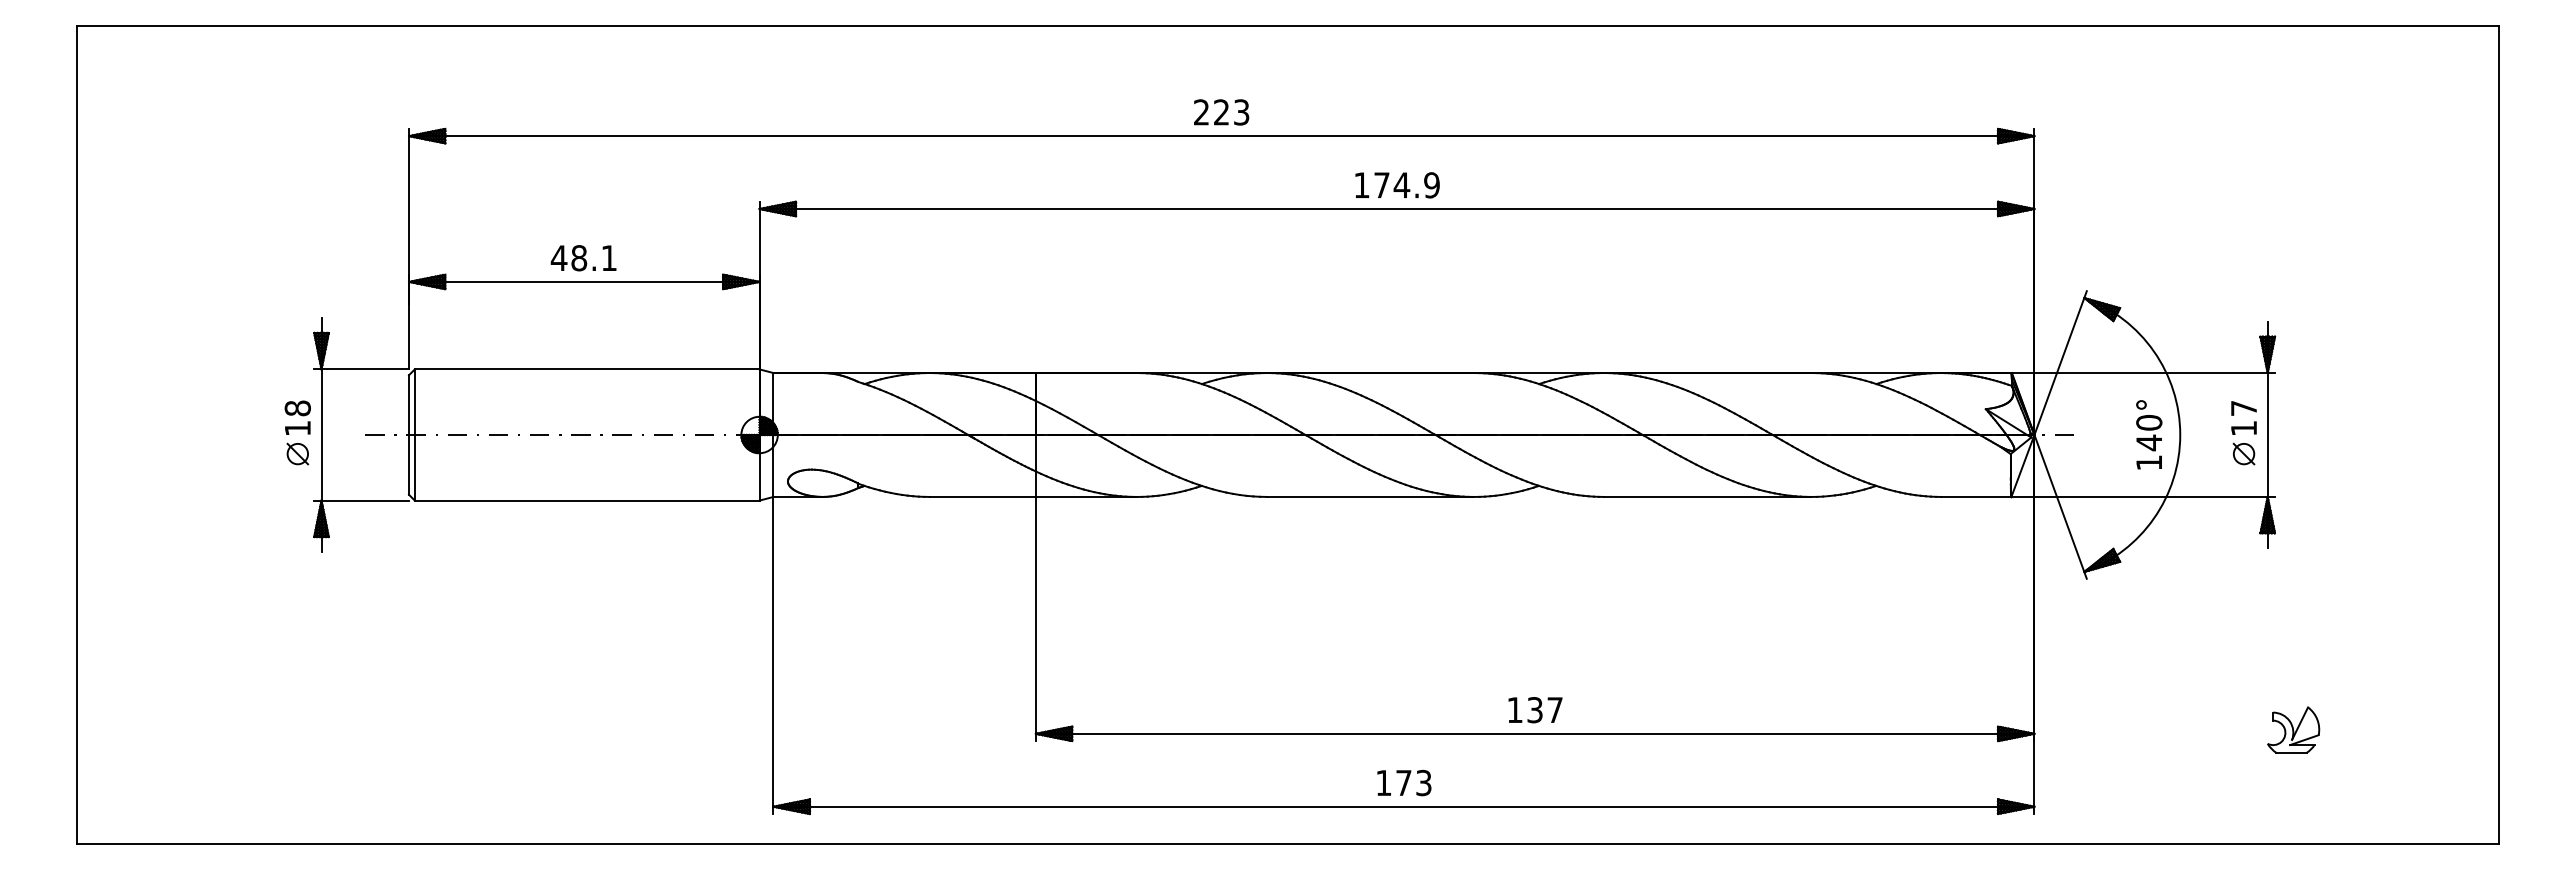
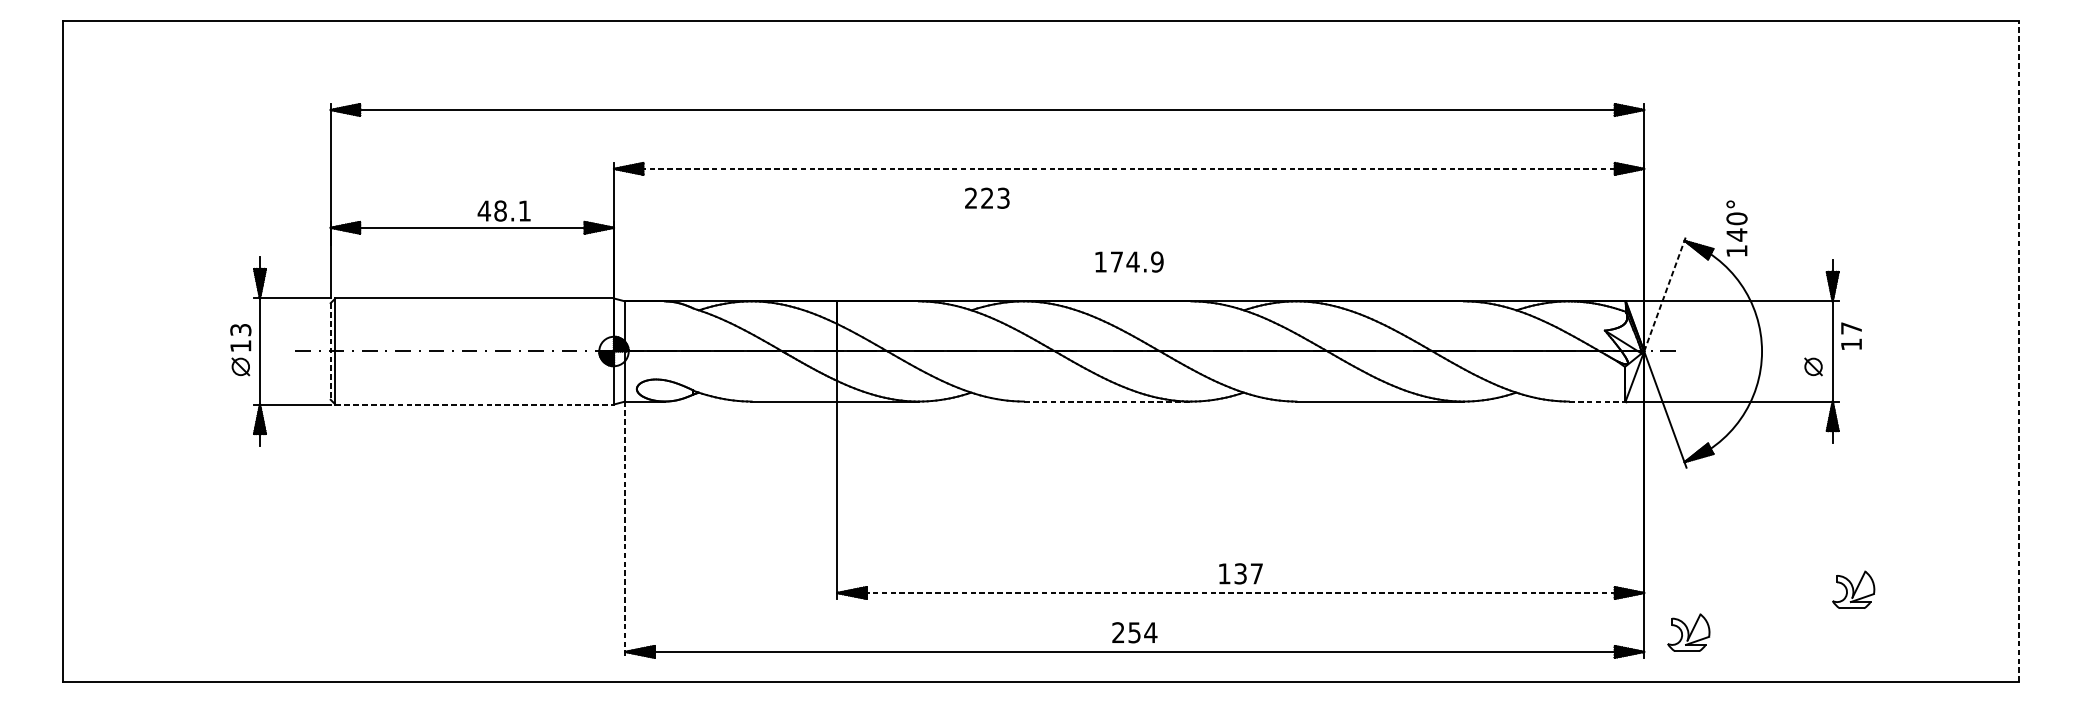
text: (1221, 112) -> (987, 198), moved
text: (1397, 185) -> (1129, 262), moved
line: (1397, 209) -> (1129, 169), solid -> dashed
text: (583, 258) -> (504, 211), moved
line: (2060, 363) -> (1665, 293), solid -> dashed
text: (297, 408) -> (240, 330), 18 -> 13
text: (2243, 417) -> (1851, 335), moved
text: (2149, 434) -> (1737, 228), moved
line: (409, 435) -> (331, 351), solid -> dashed
line: (2498, 435) -> (2019, 351), solid -> dashed
line: (1370, 496) -> (1107, 401), solid -> dashed
line: (1976, 496) -> (1597, 401), solid -> dashed
line: (587, 500) -> (474, 404), solid -> dashed
line: (773, 655) -> (625, 529), solid -> dashed
line: (1535, 733) -> (1241, 592), solid -> dashed
text: (1404, 782) -> (1135, 632), 173 -> 254
part: (2089, 782) -> (1688, 632), added

